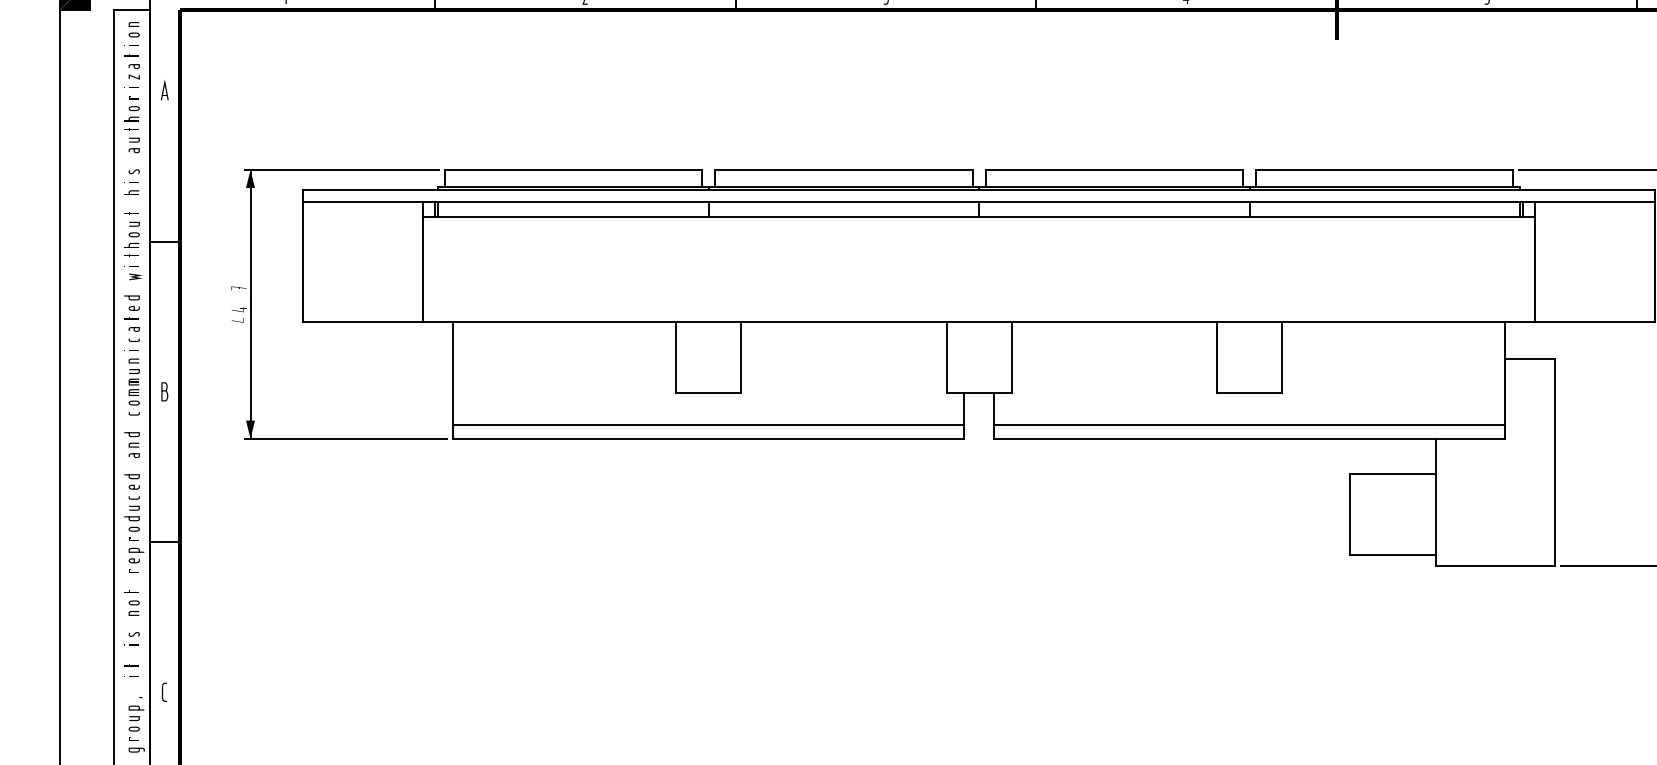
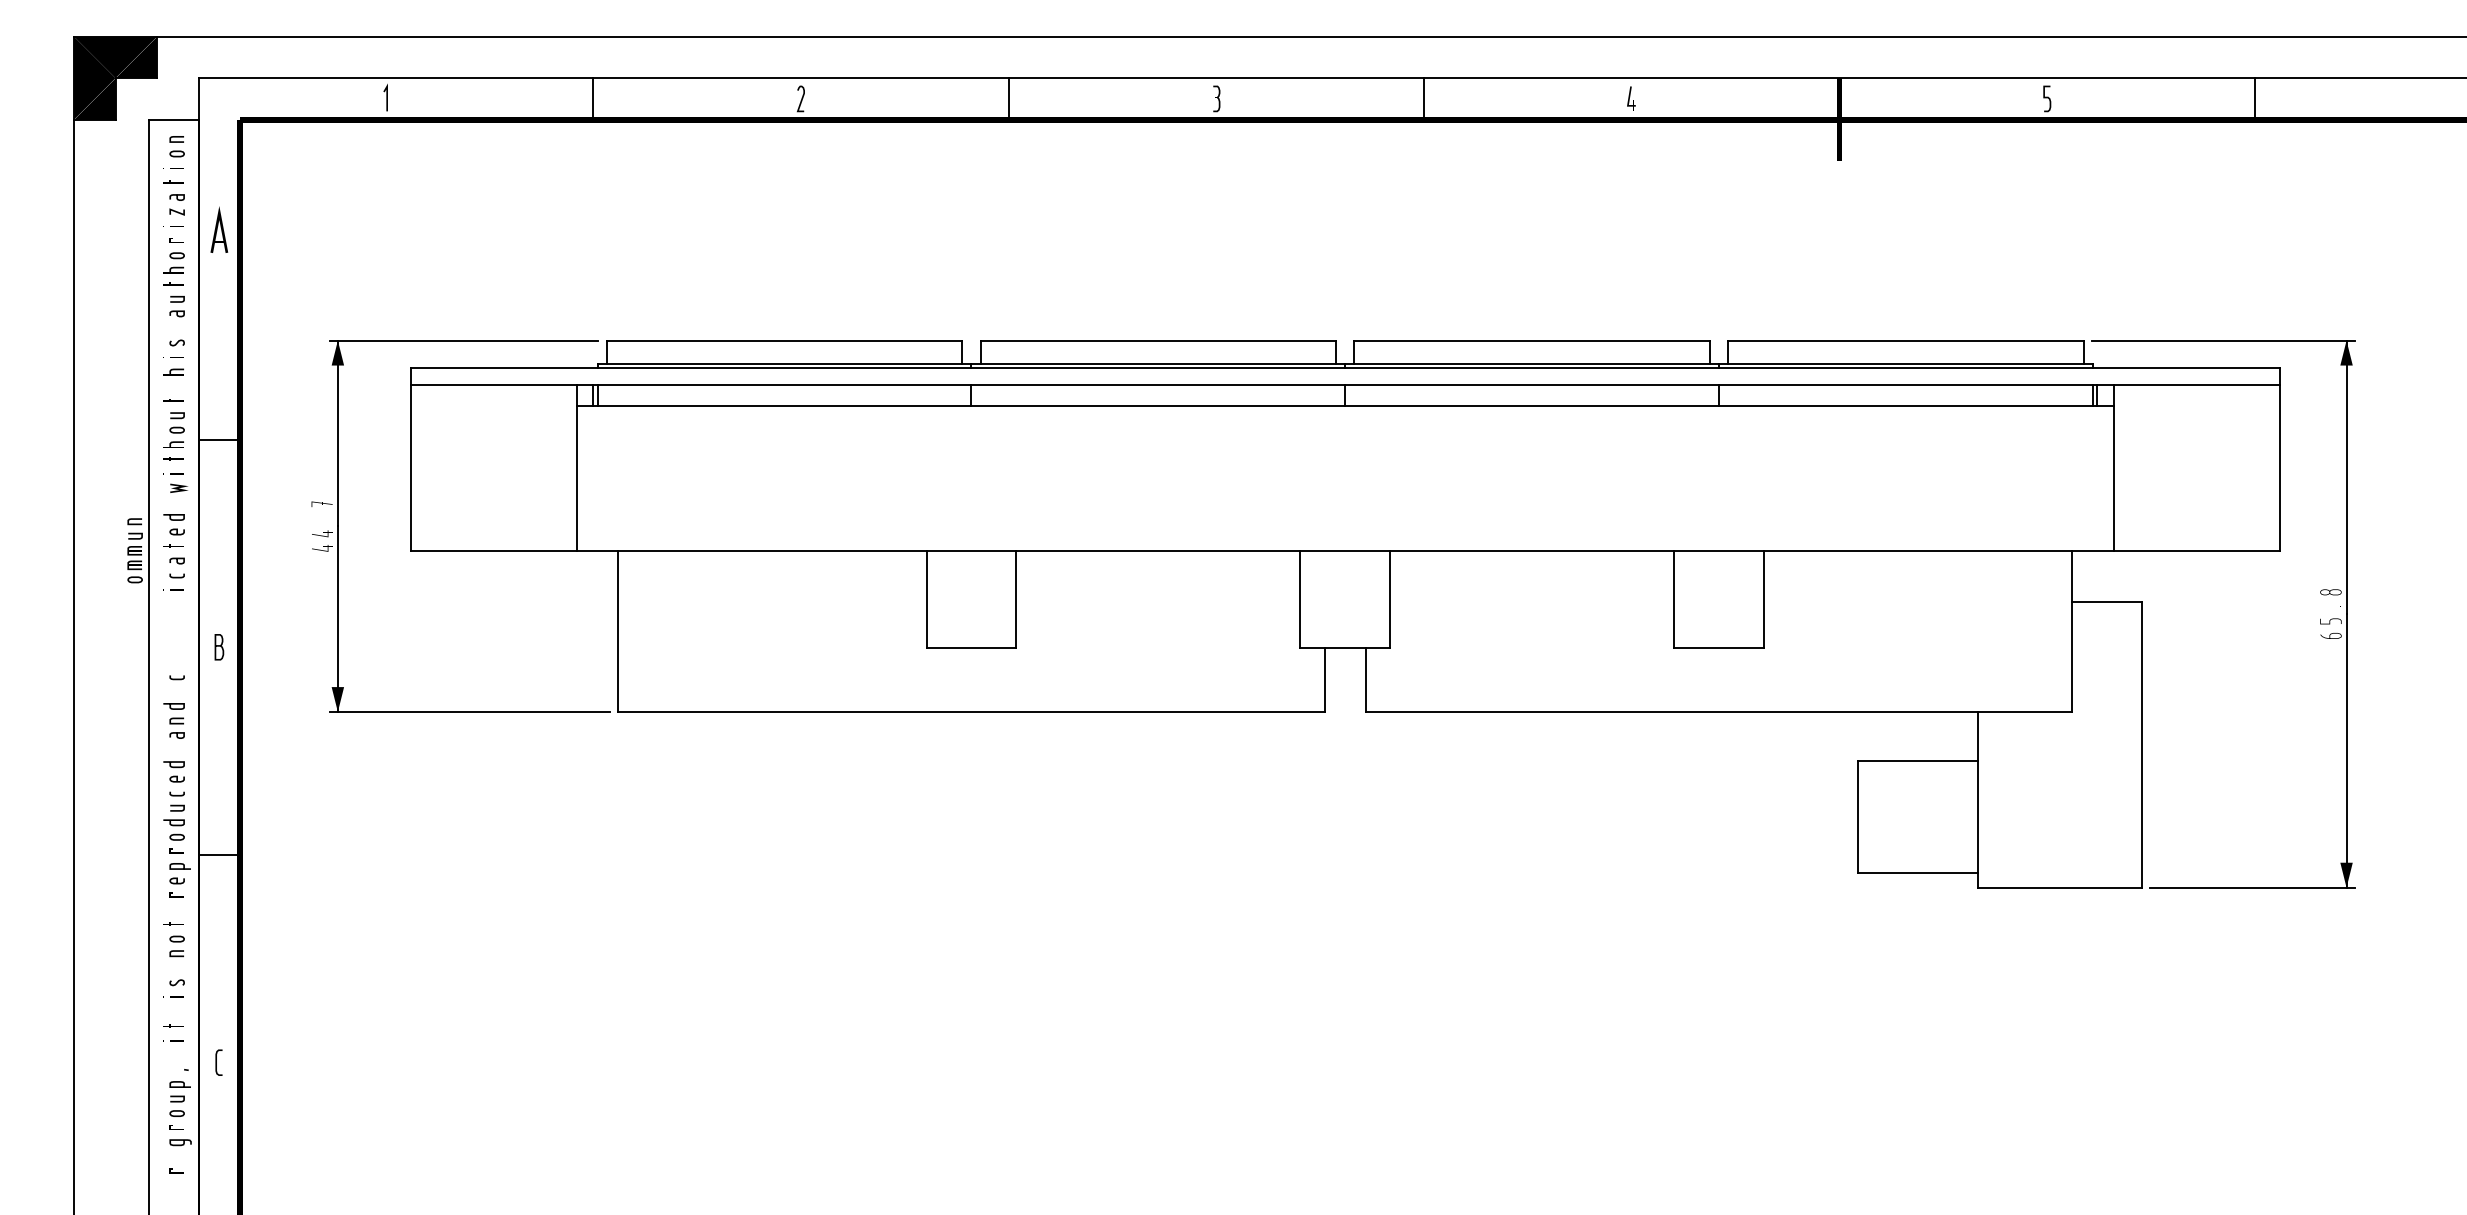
part: (164, 89) -> (219, 229), size x1.6
part: (133, 381) -> (134, 550), moved
line: (708, 425) -> (971, 693), removed
line: (1249, 425) -> (1719, 693), removed

